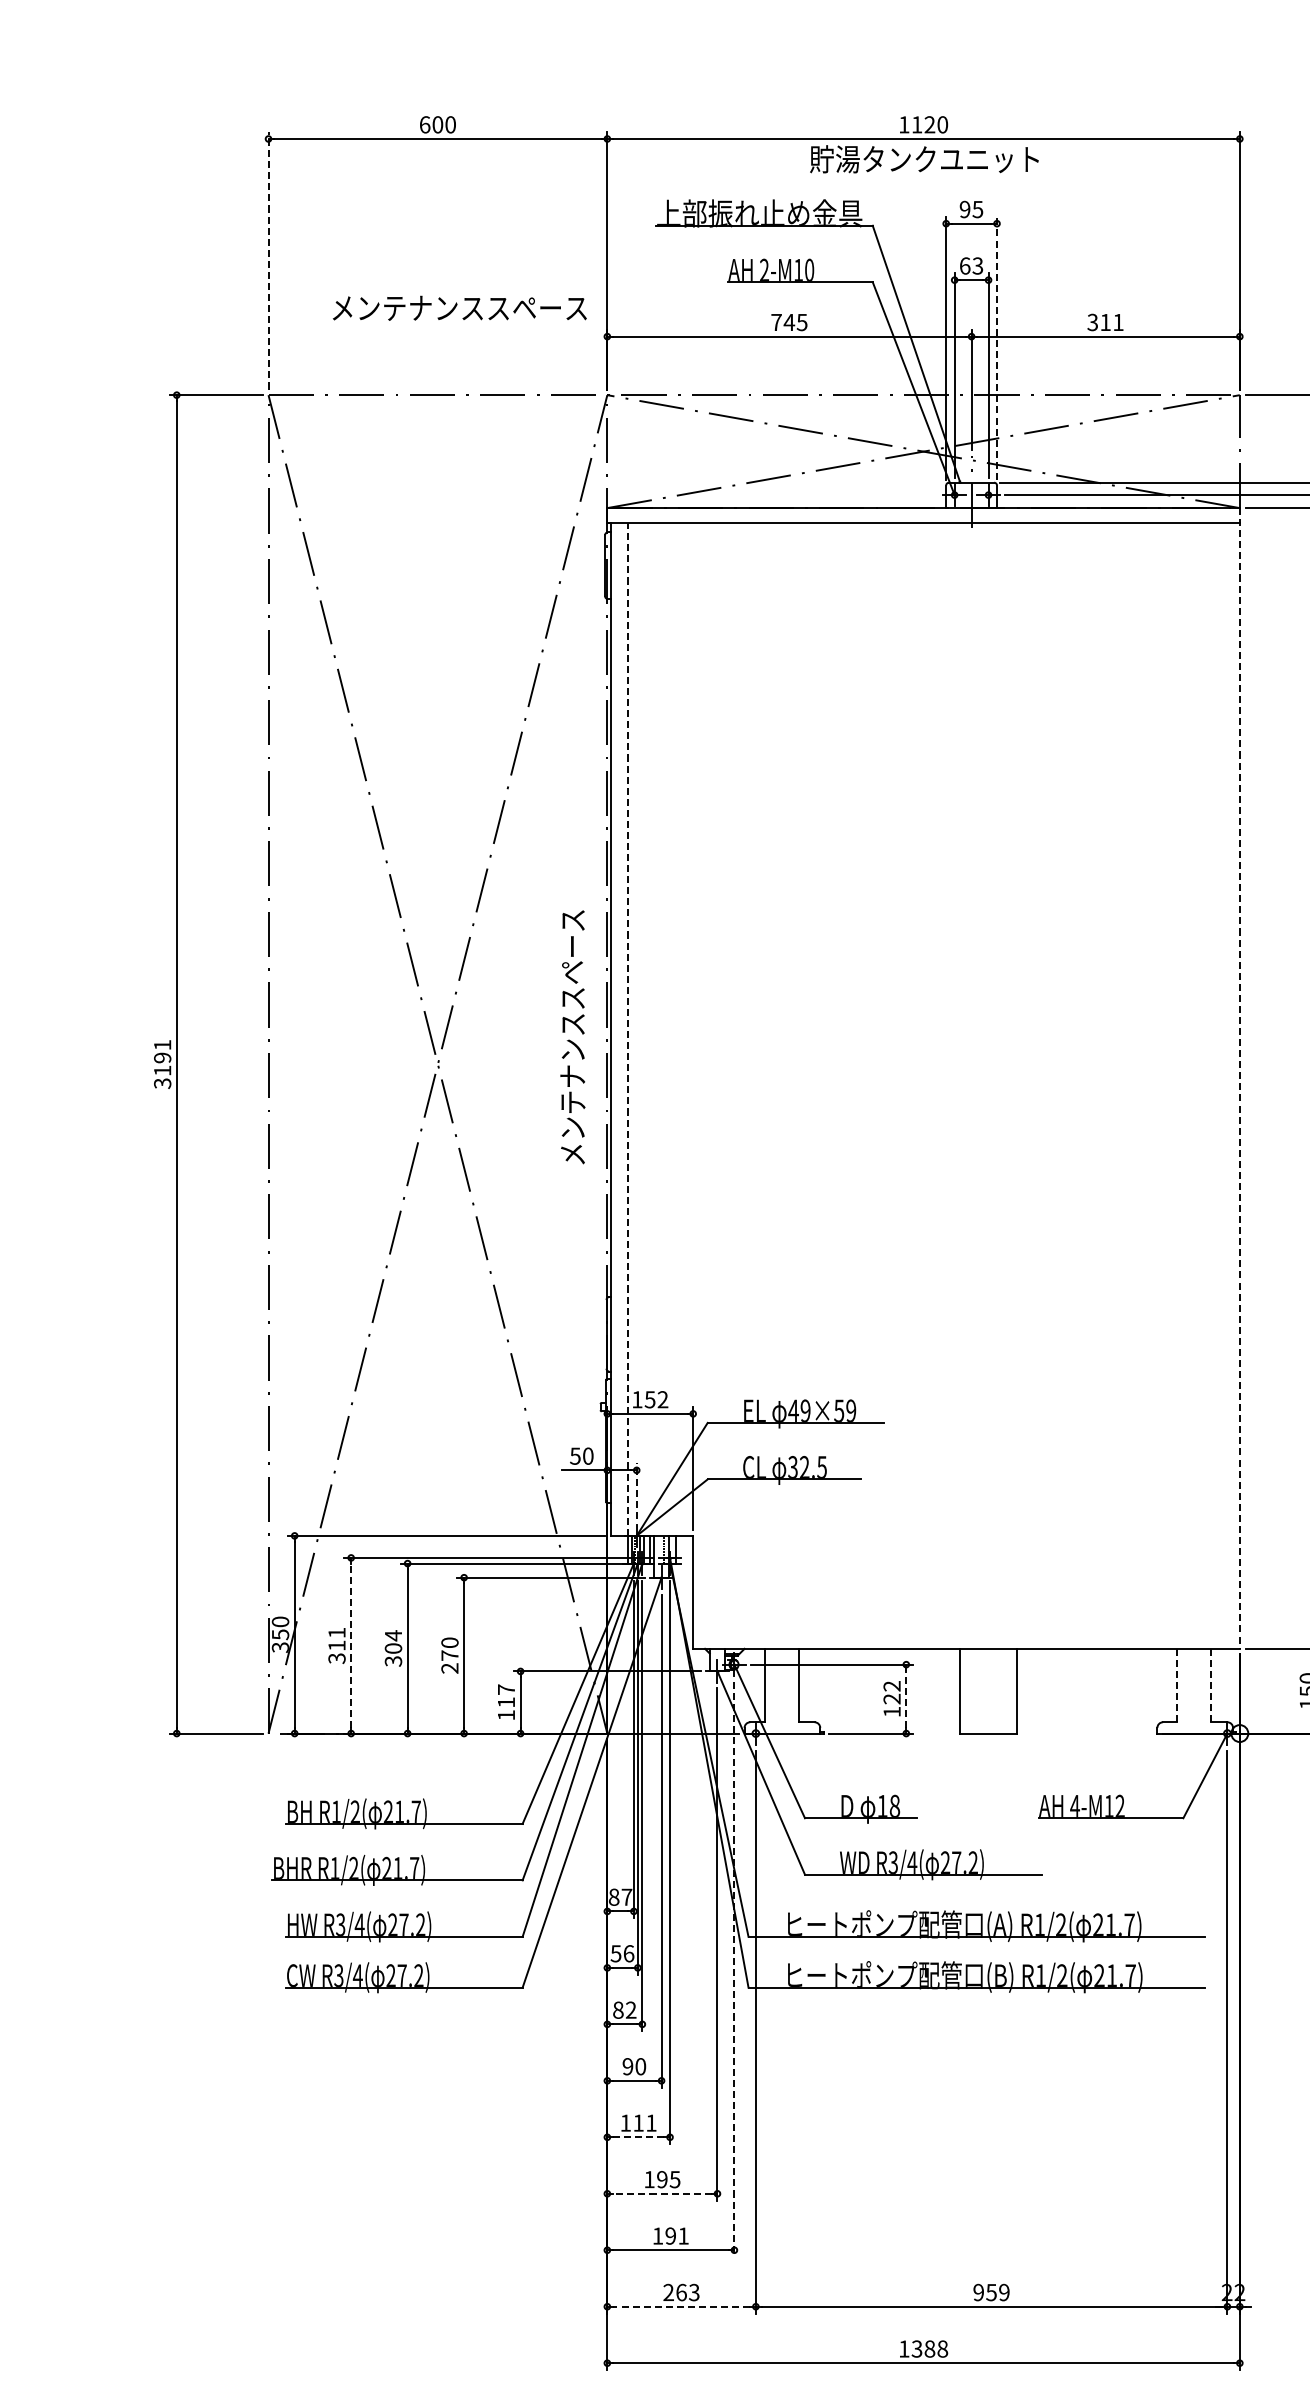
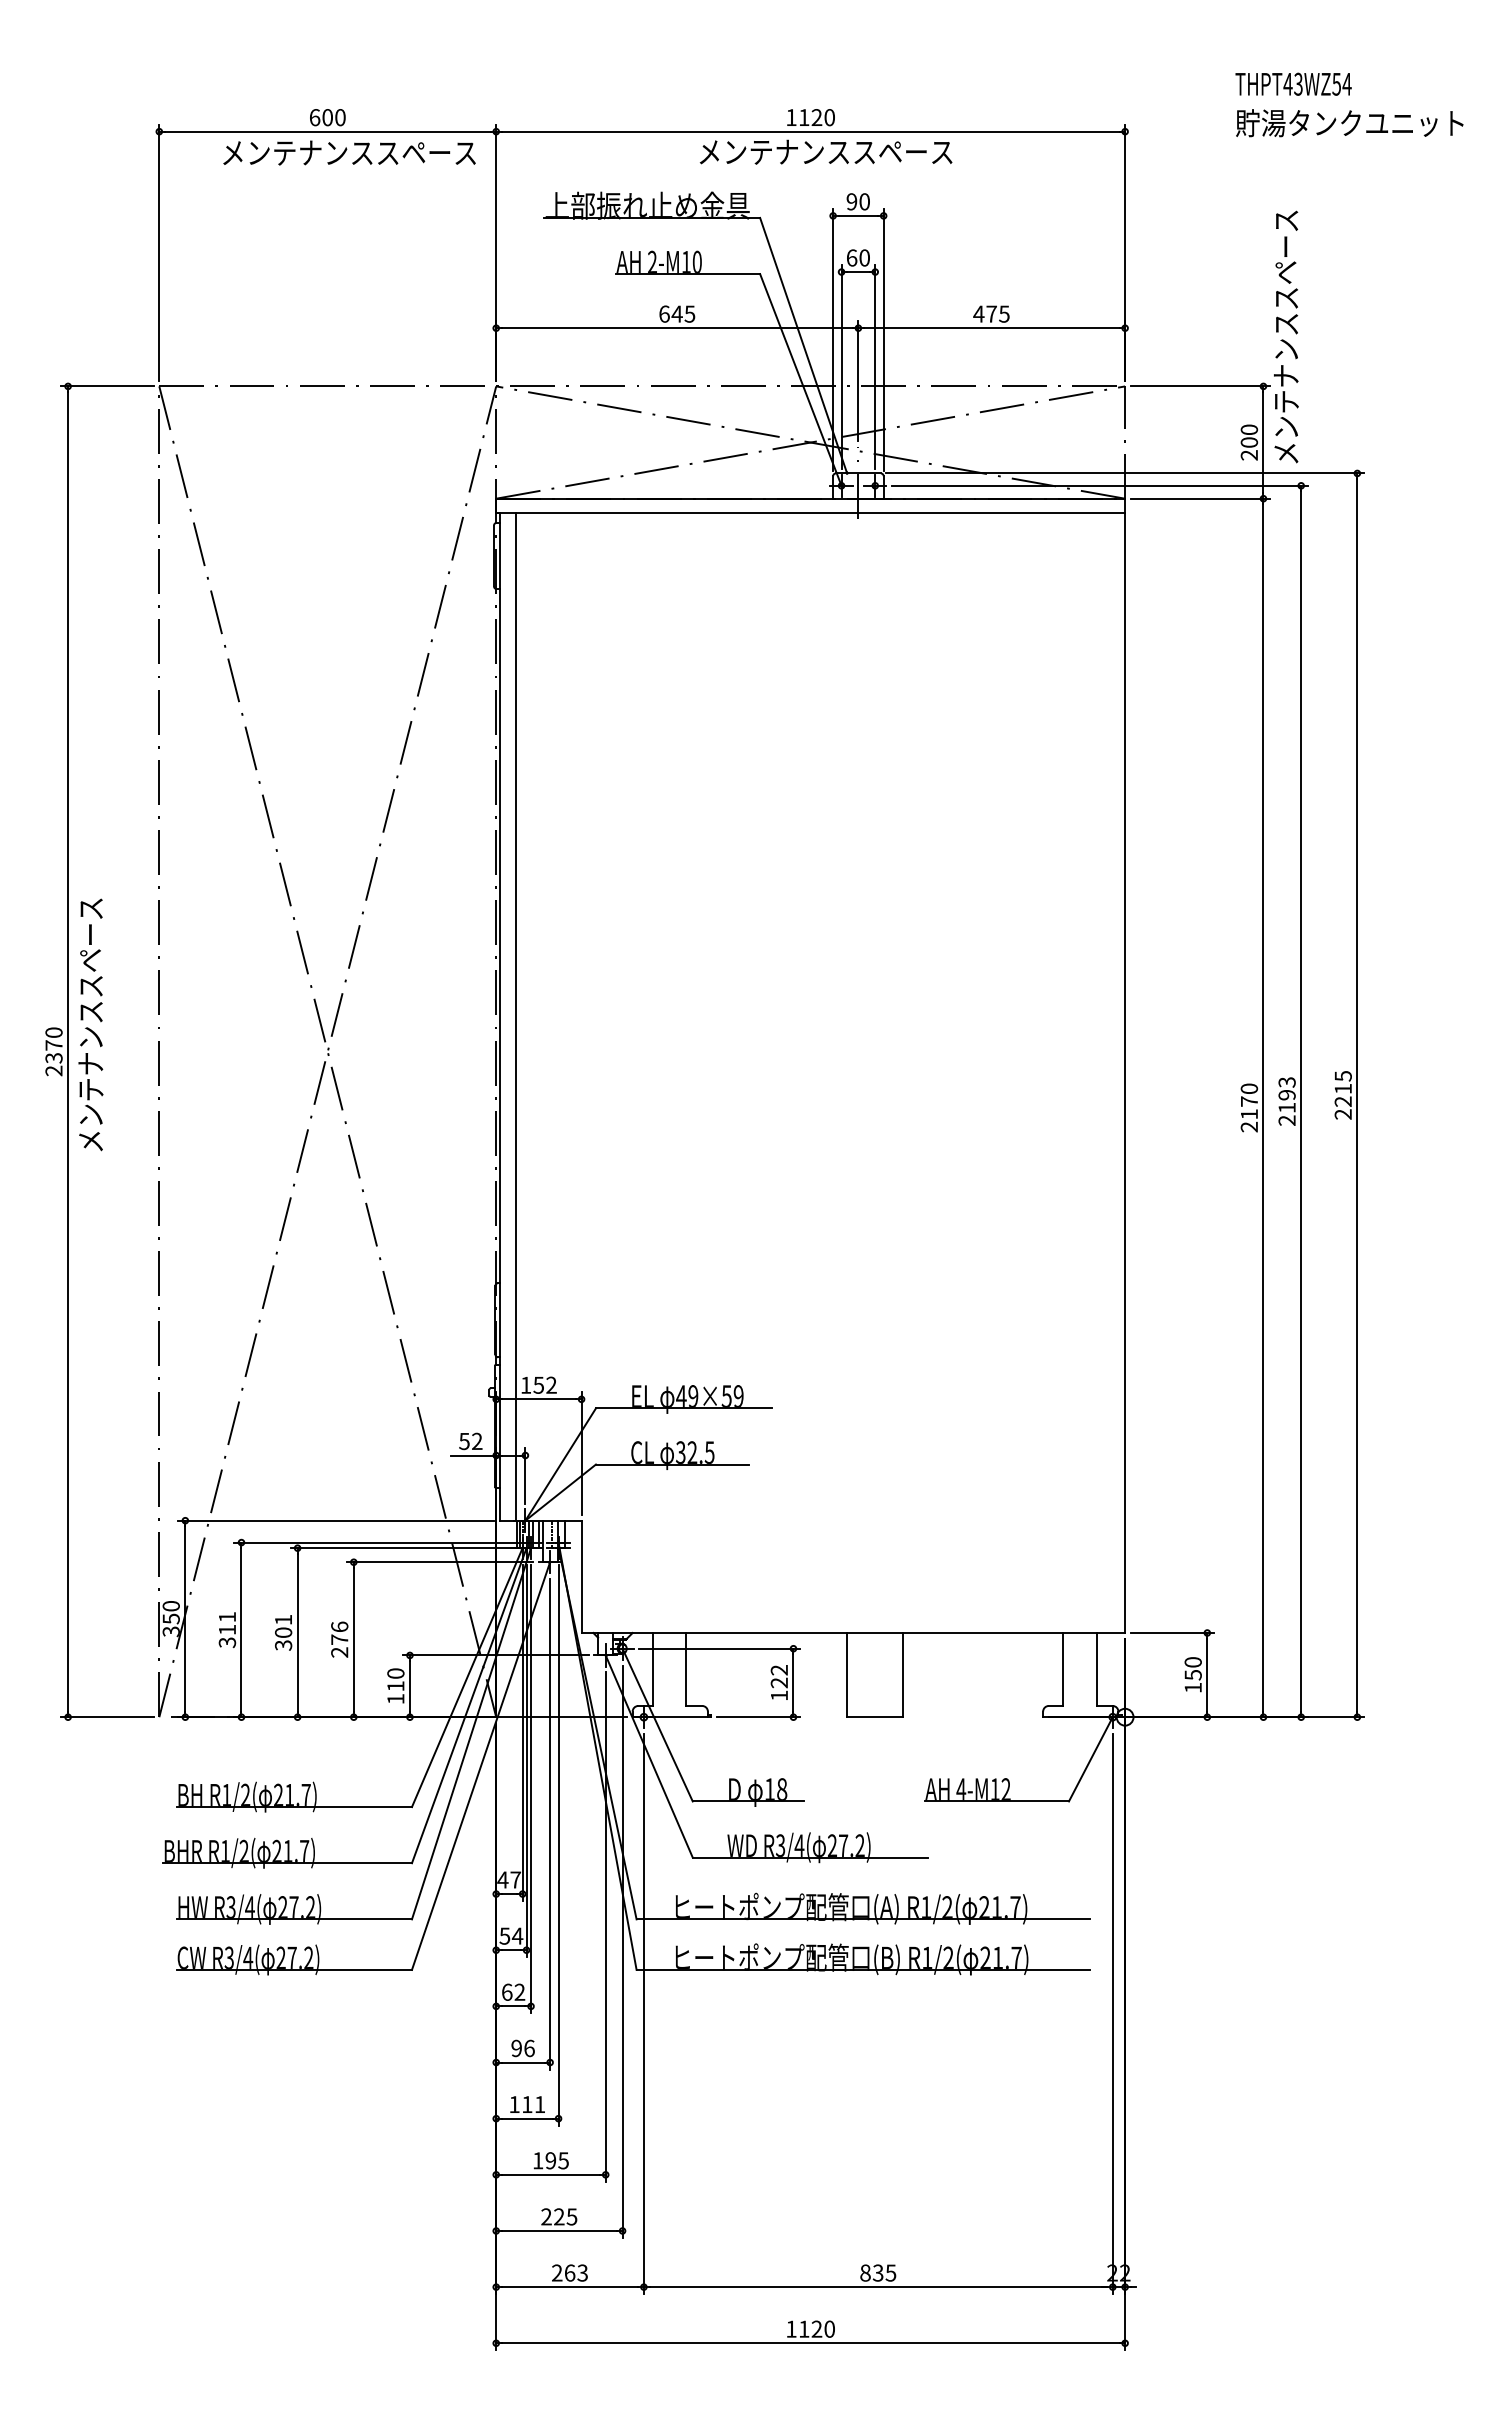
text: (937, 158) -> (824, 151), 貯湯タンクユニット -> メンテナンススペース
text: (977, 209) -> (864, 201), 95 -> 90
line: (268, 260) -> (159, 252), dashed -> solid
text: (977, 265) -> (864, 257), 63 -> 60
text: (459, 307) -> (349, 152), moved
text: (776, 321) -> (664, 313), 745 -> 645
text: (1105, 321) -> (991, 313), 311 -> 475
line: (996, 347) -> (883, 339), dashed -> solid
line: (627, 1029) -> (516, 1017), dashed -> solid
text: (572, 1036) -> (90, 1024), moved
text: (162, 1064) -> (53, 1051), 3191 -> 2370
line: (1240, 1079) -> (1125, 1066), dashed -> solid
text: (588, 1456) -> (477, 1441), 50 -> 52
line: (636, 1491) -> (525, 1476), dashed -> solid
text: (393, 1635) -> (283, 1619), 304 -> 301
text: (449, 1642) -> (339, 1626), 270 -> 276
line: (351, 1645) -> (241, 1629), dashed -> solid
line: (1177, 1684) -> (1063, 1668), dashed -> solid
line: (1211, 1685) -> (1096, 1669), dashed -> solid
text: (506, 1689) -> (395, 1673), 117 -> 110
line: (906, 1698) -> (793, 1682), dashed -> solid
text: (613, 1896) -> (502, 1879), 87 -> 47
text: (628, 1953) -> (517, 1935), 56 -> 54
line: (734, 1970) -> (622, 1952), dashed -> solid
text: (618, 2009) -> (507, 1991), 82 -> 62
text: (640, 2065) -> (529, 2047), 90 -> 96
line: (638, 2137) -> (527, 2118), dashed -> solid
line: (661, 2193) -> (550, 2174), dashed -> solid
text: (670, 2235) -> (559, 2216), 191 -> 225
text: (991, 2292) -> (878, 2272), 959 -> 835
line: (681, 2307) -> (569, 2287), dashed -> solid
text: (929, 2348) -> (816, 2328), 1388 -> 1120

